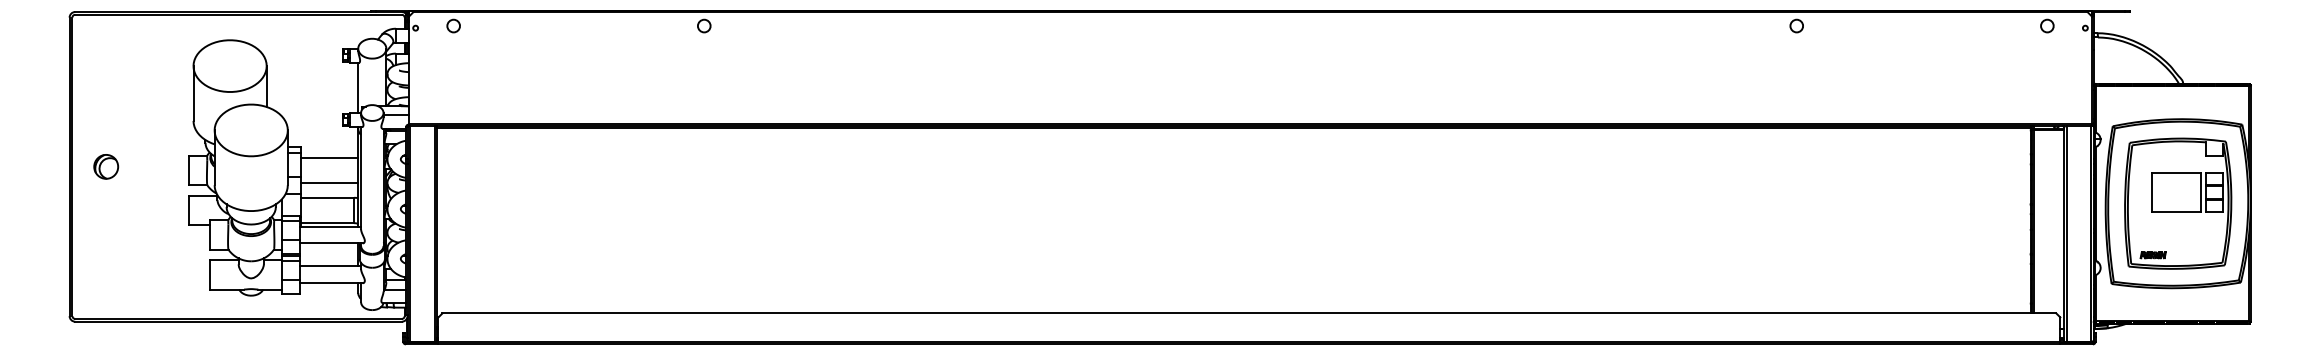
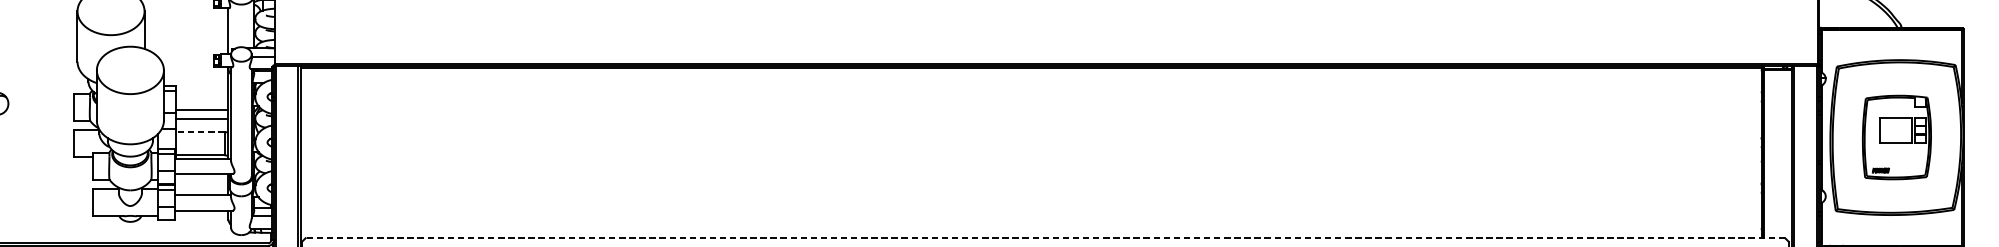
line: (329, 158) -> (202, 110), moved
line: (327, 197) -> (200, 131), solid -> dashed
part: (2178, 203) -> (1897, 137), size x0.7
line: (1249, 313) -> (1045, 238), solid -> dashed

